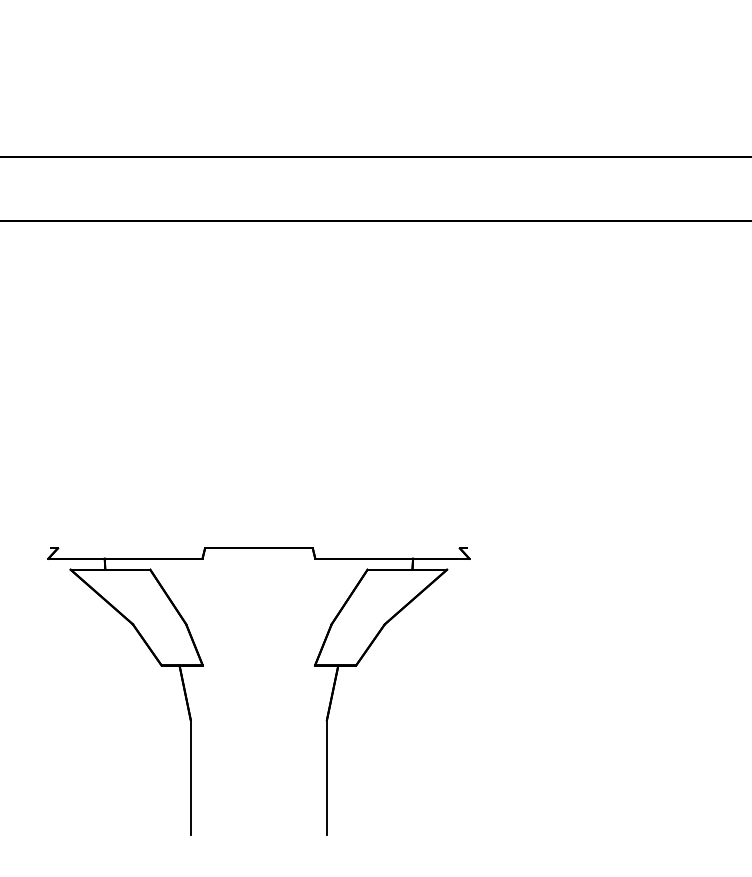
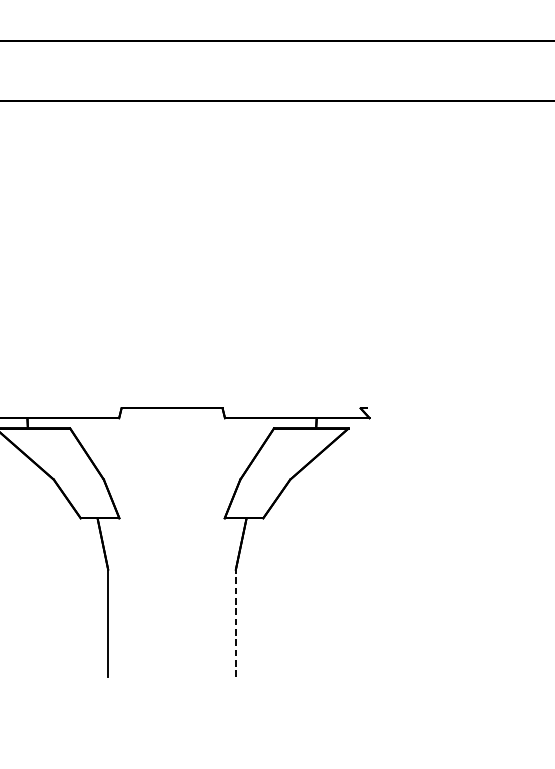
line: (327, 776) -> (236, 622), solid -> dashed

